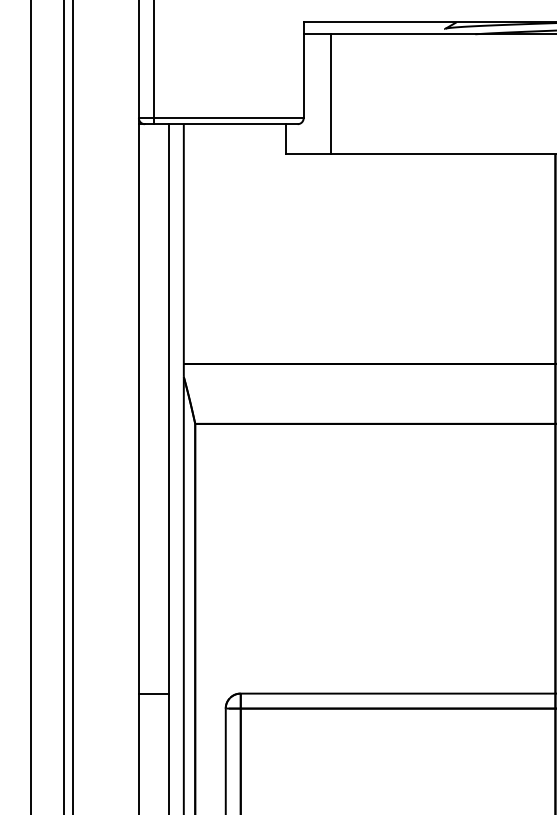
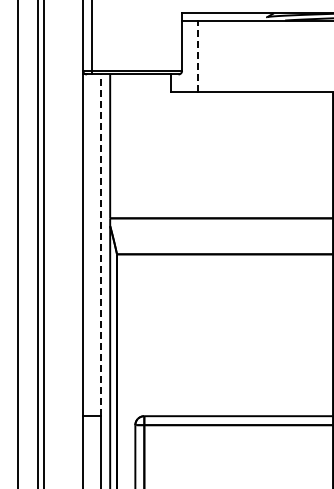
line: (330, 94) -> (198, 56), solid -> dashed
line: (169, 409) -> (101, 245), solid -> dashed

